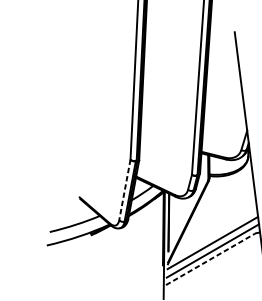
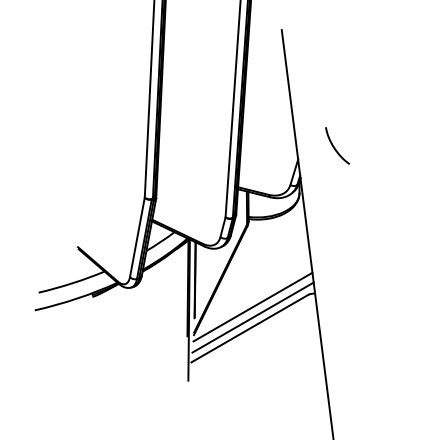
line: (124, 190) -> (137, 237), dashed -> solid
line: (210, 259) -> (250, 328), dashed -> solid

